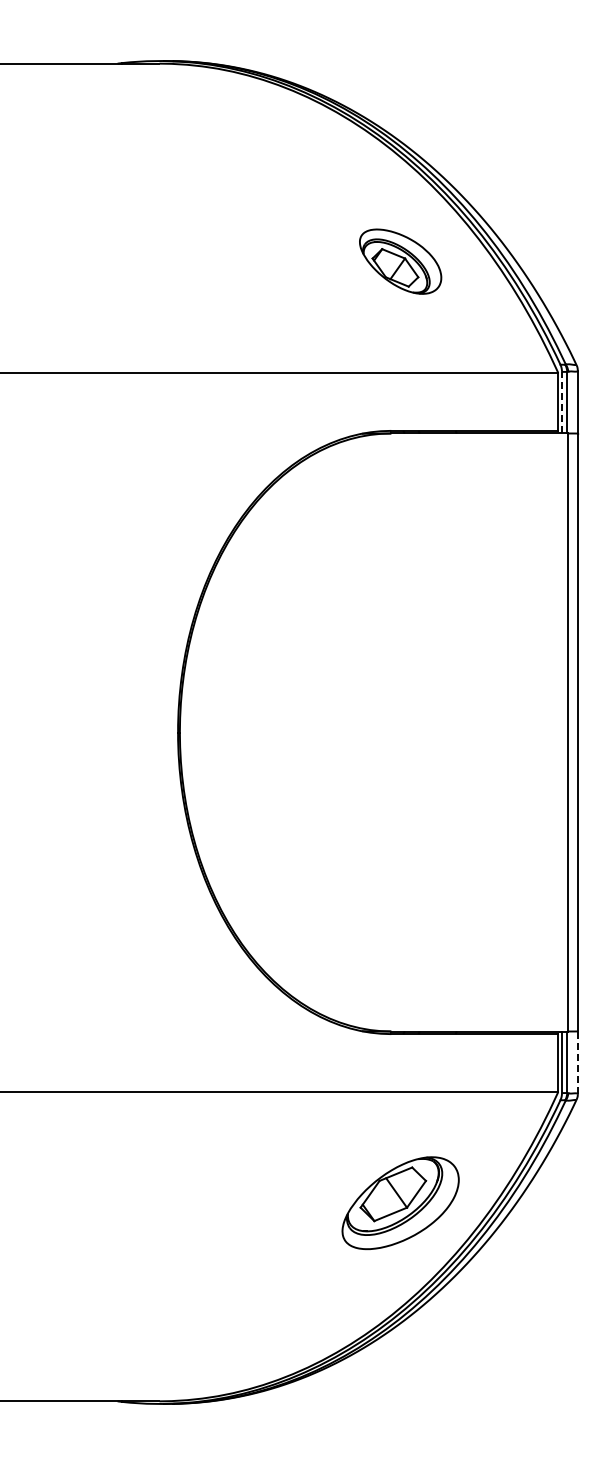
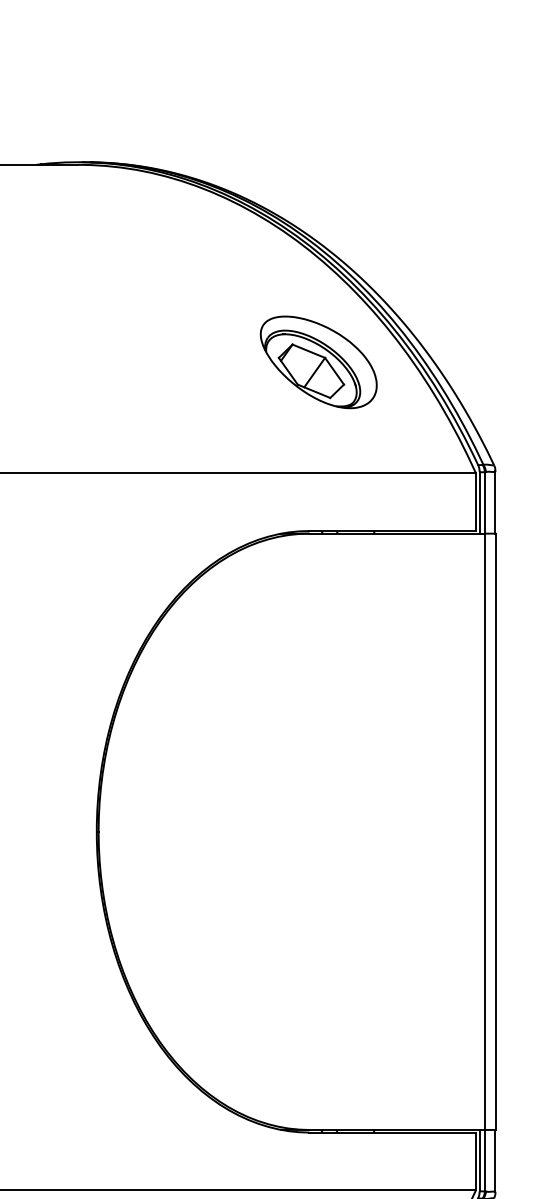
part: (400, 261) -> (318, 362), size x1.43
line: (562, 402) -> (480, 502), dashed -> solid
line: (577, 1062) -> (495, 1160), dashed -> solid

